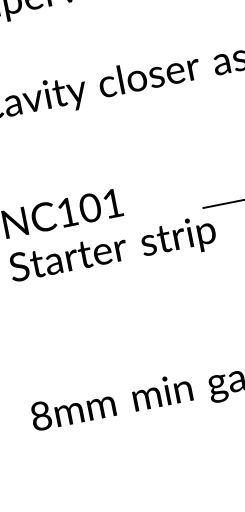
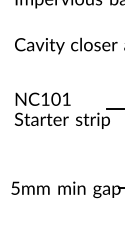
text: (40, 414) -> (15, 187), 8mm -> 5mm

